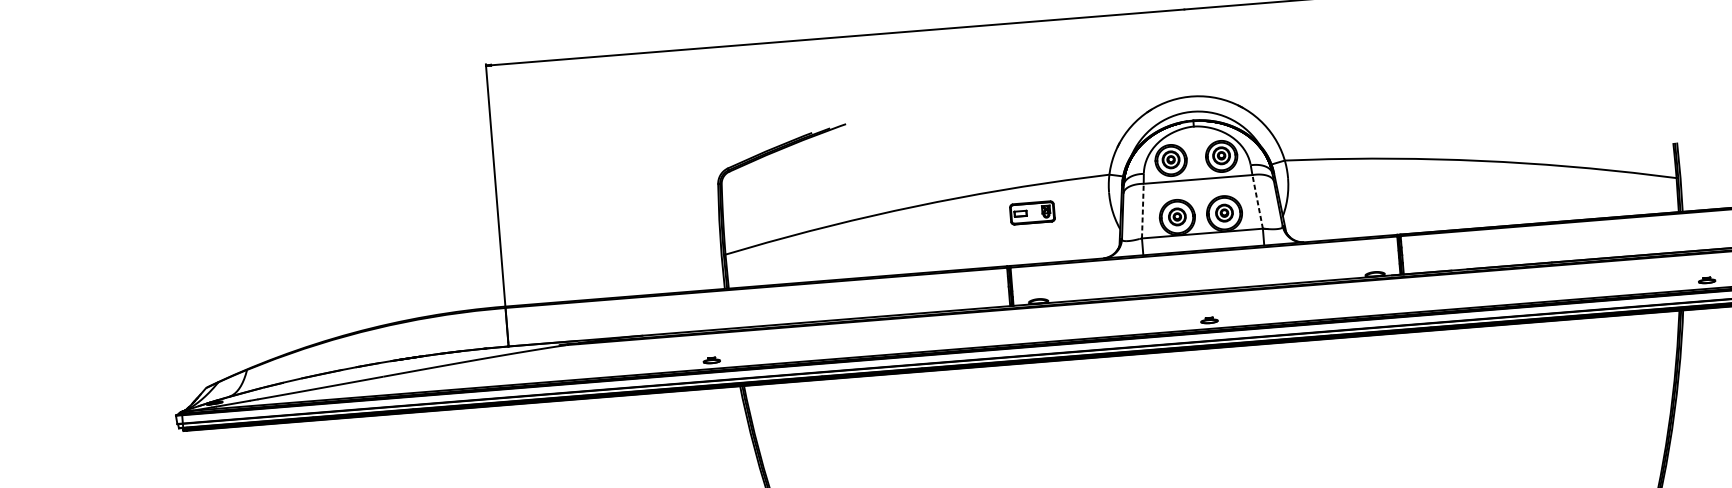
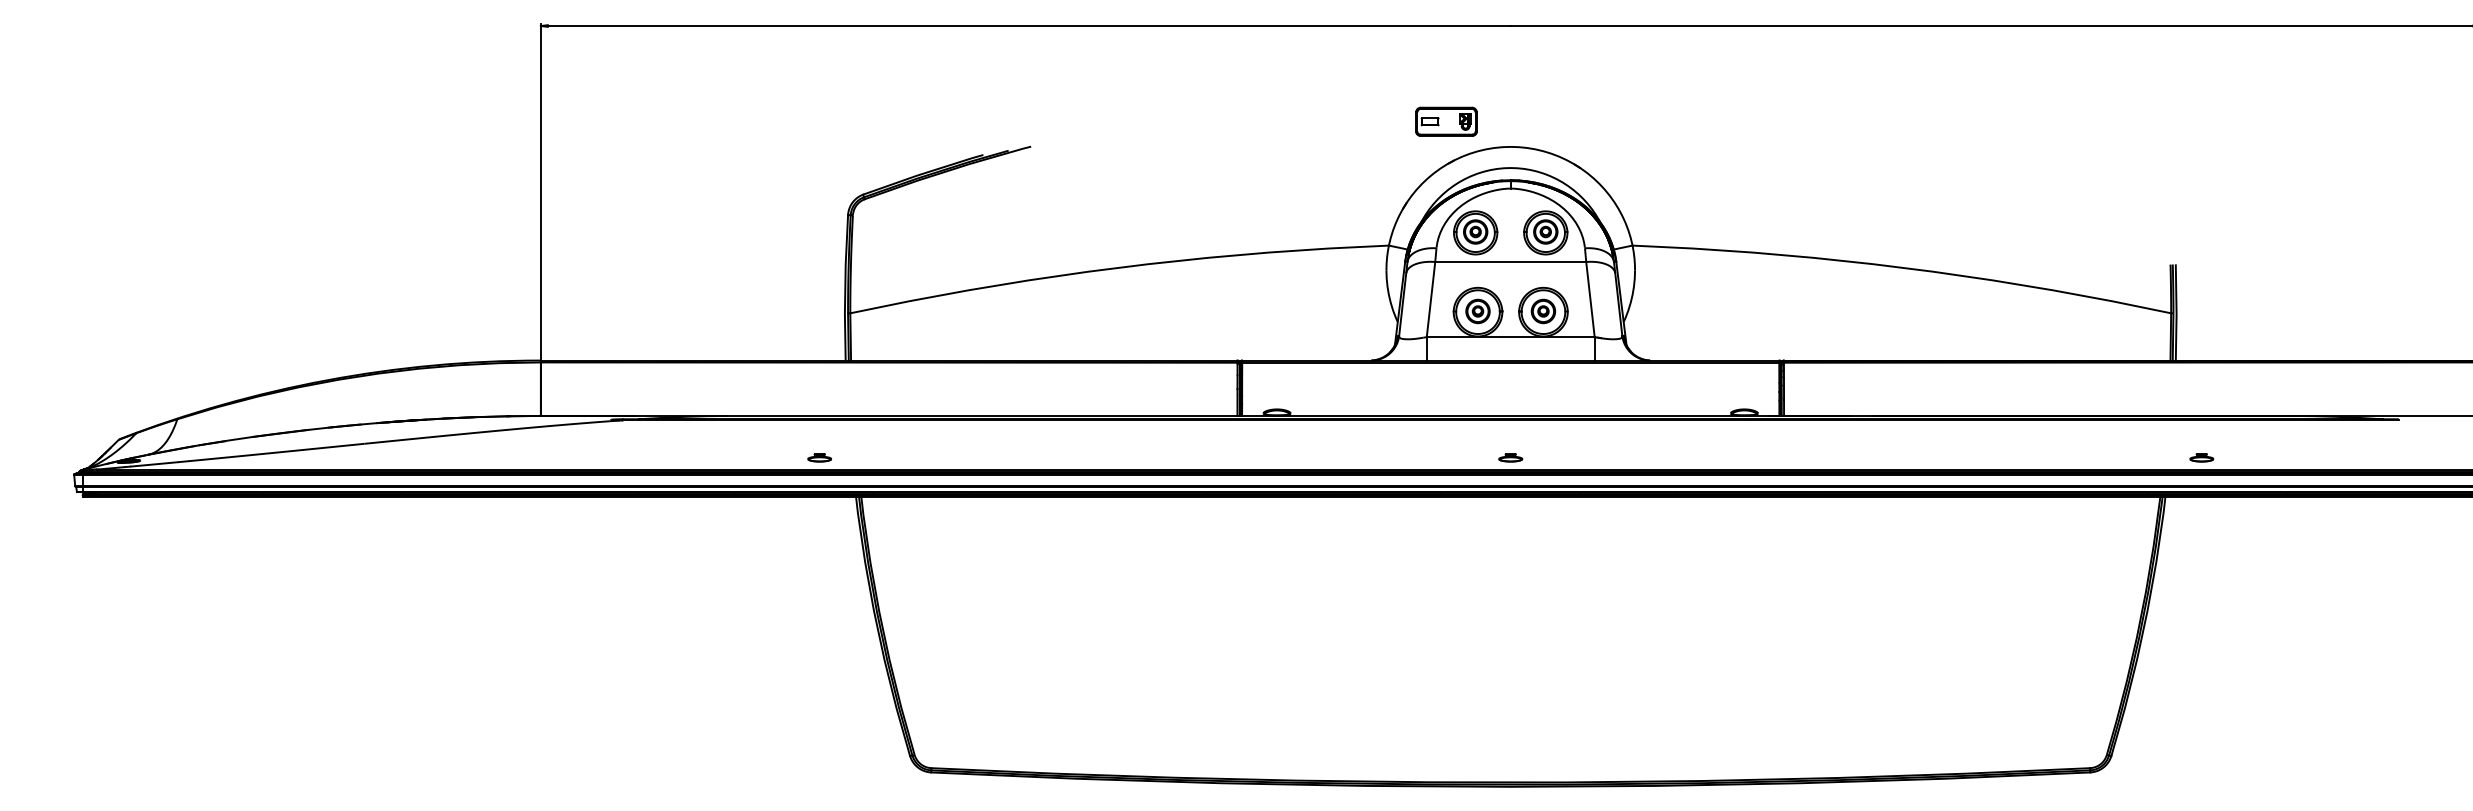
line: (1257, 201) -> (1590, 299), dashed -> solid
line: (1143, 211) -> (1431, 299), dashed -> solid
part: (1032, 212) -> (1446, 121), moved

